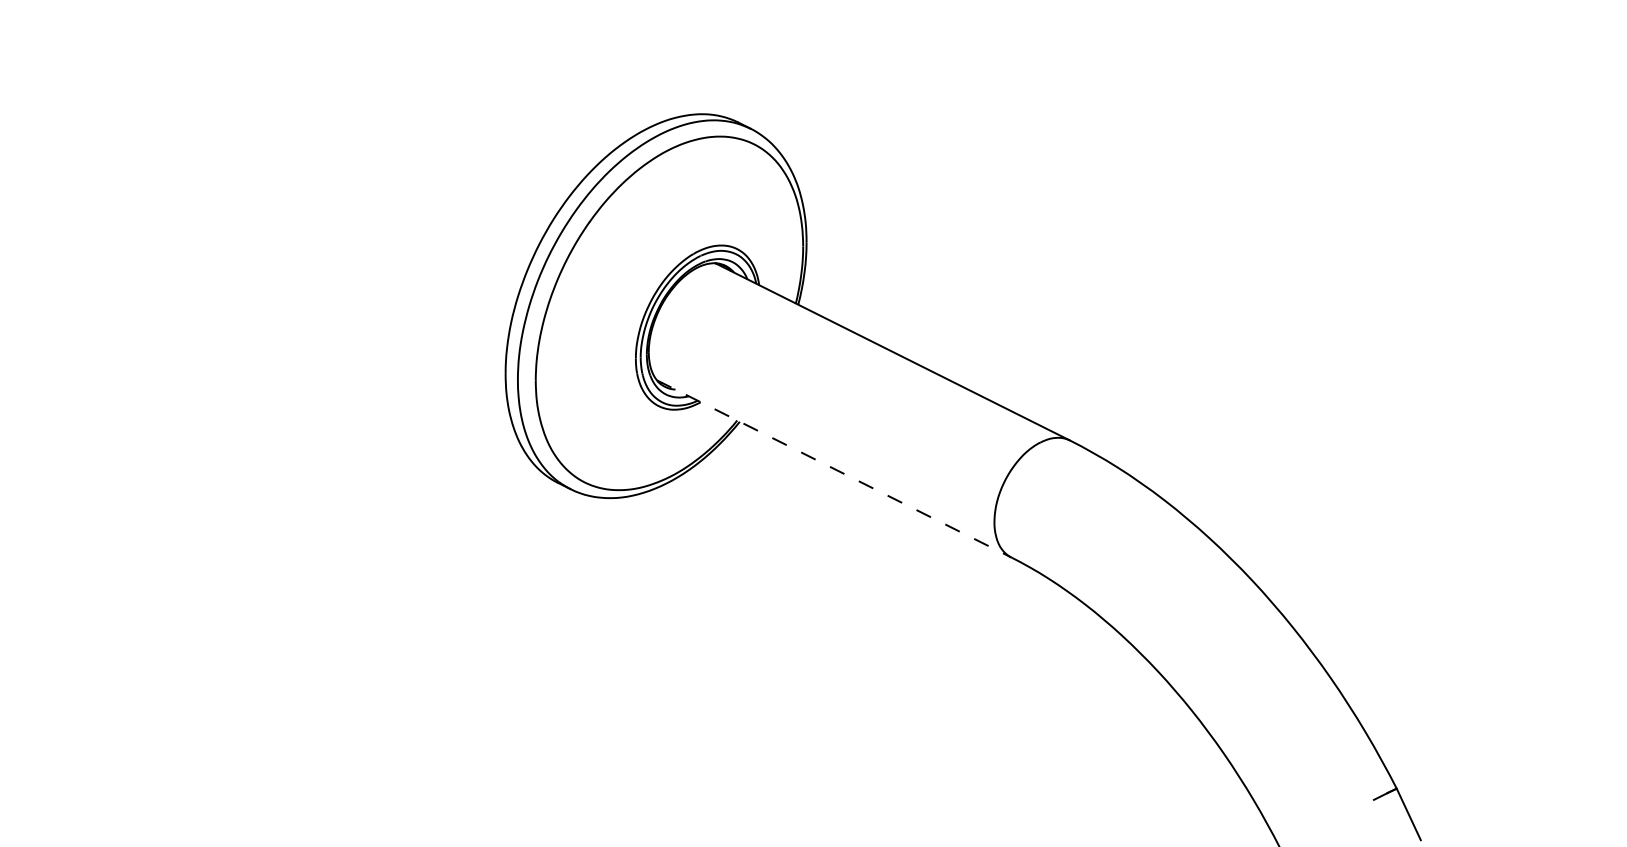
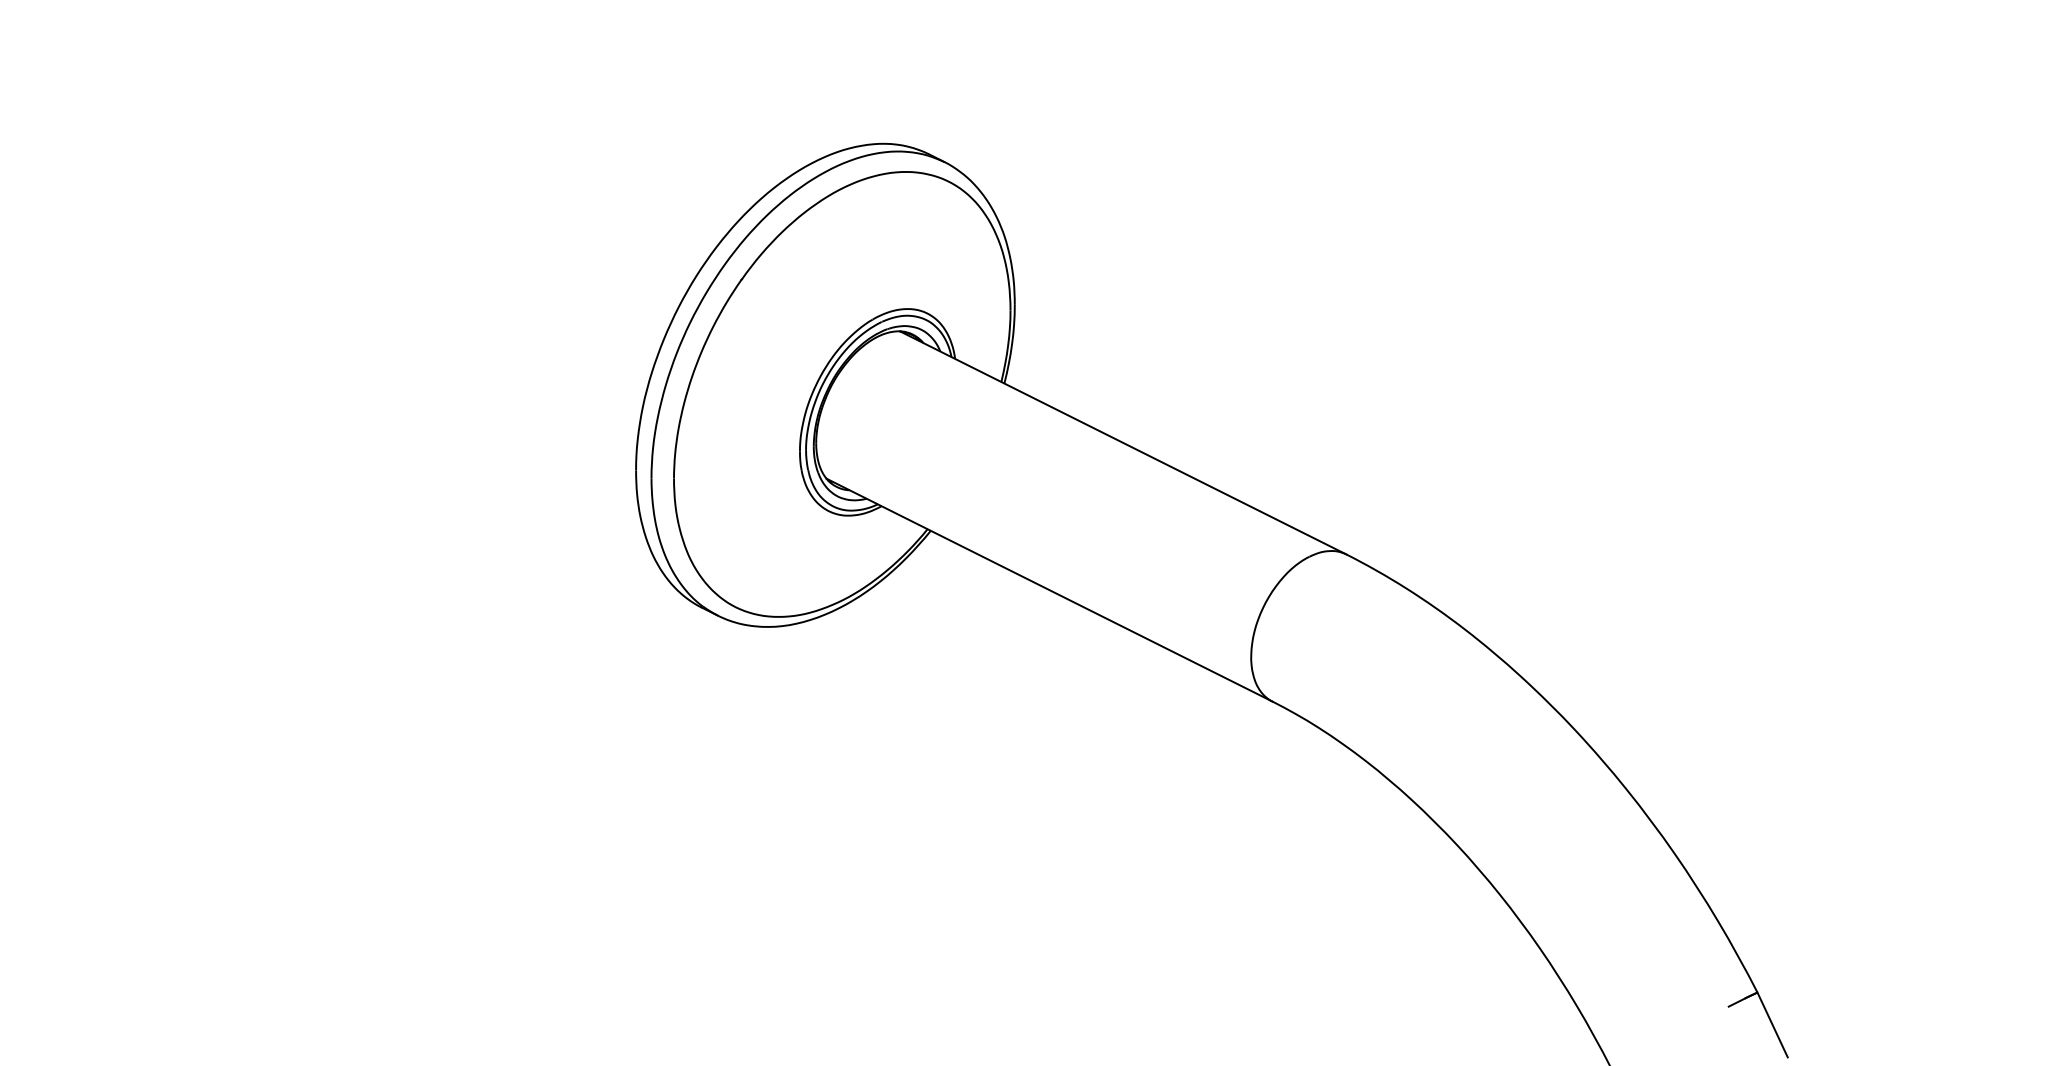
line: (834, 469) -> (1049, 590), dashed -> solid

